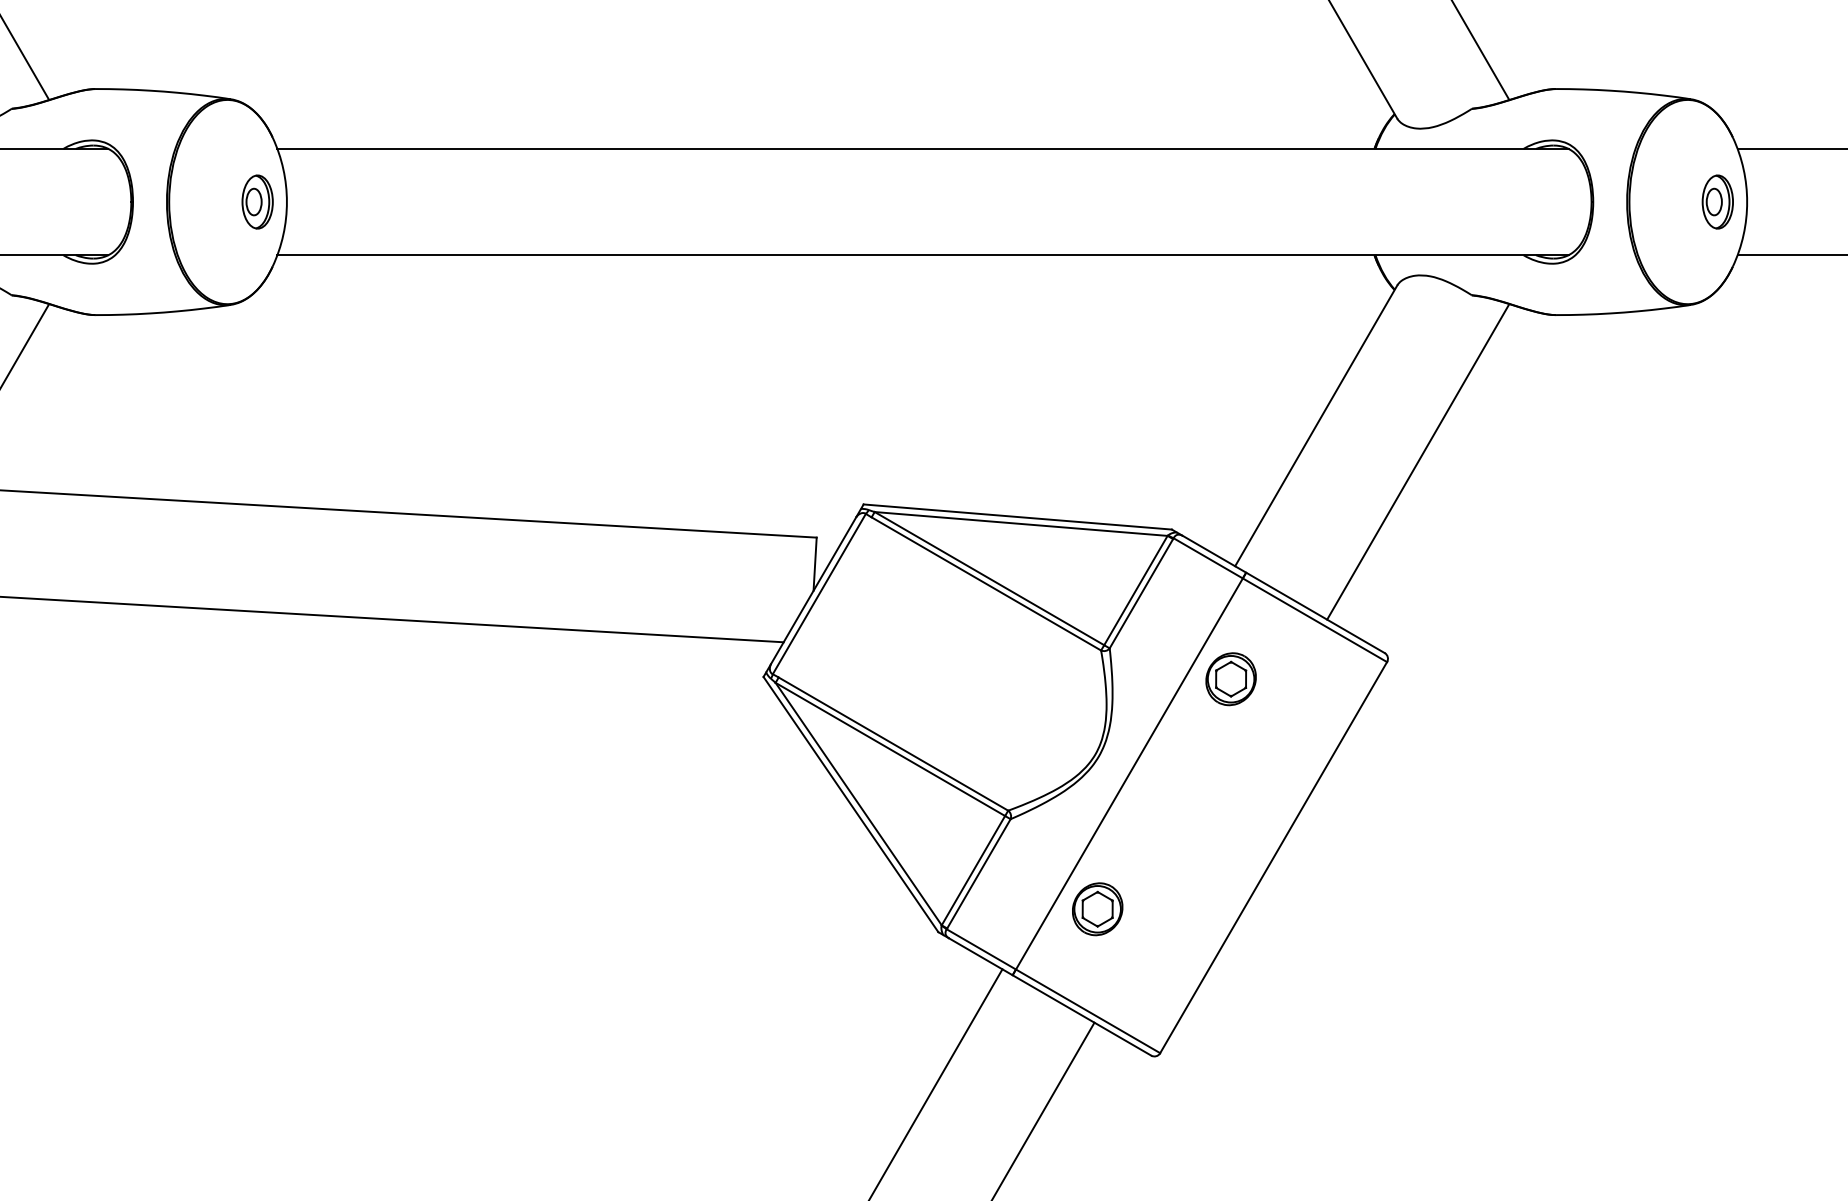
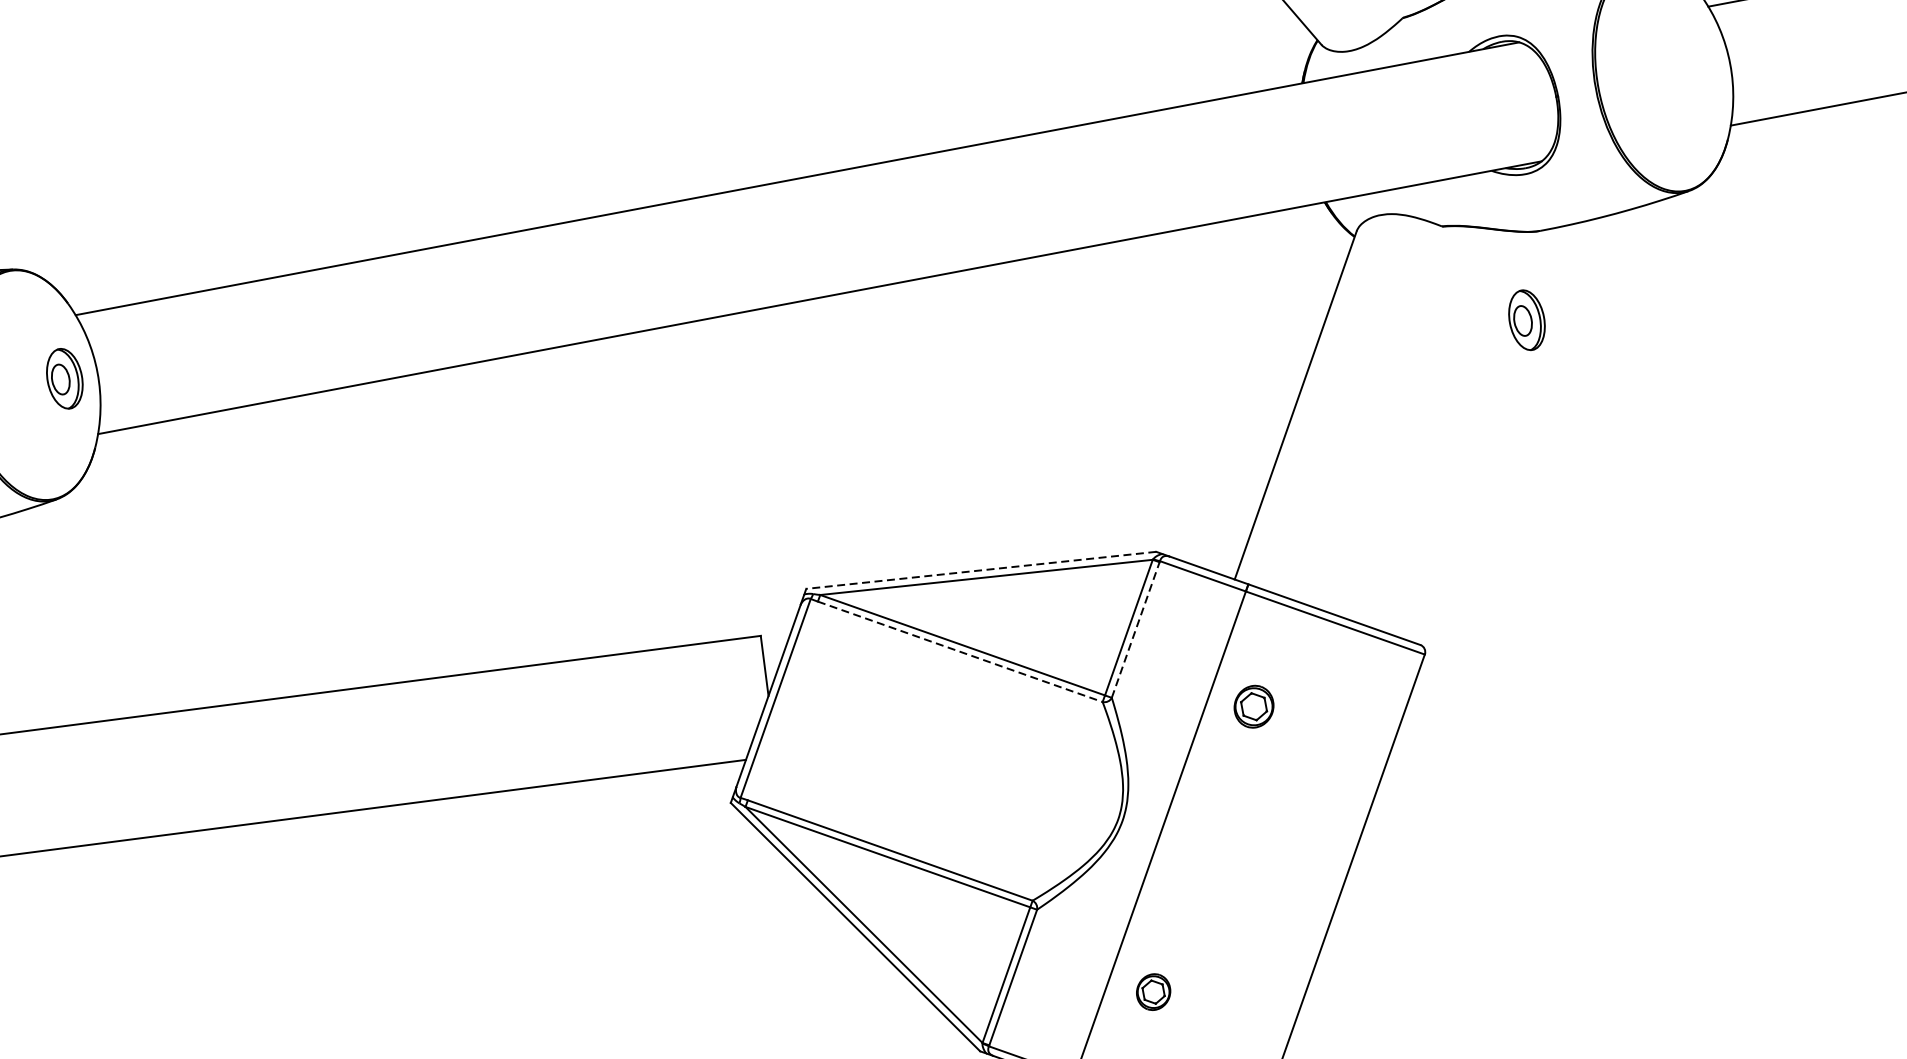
part: (1717, 201) -> (1526, 319), moved
line: (1418, 461) -> (1417, 423), removed
line: (1017, 517) -> (981, 570), solid -> dashed
line: (986, 583) -> (960, 651), solid -> dashed
line: (1141, 593) -> (1135, 629), solid -> dashed
part: (1230, 679) -> (1253, 707), size x0.7
part: (1097, 909) -> (1153, 992), size x0.6

